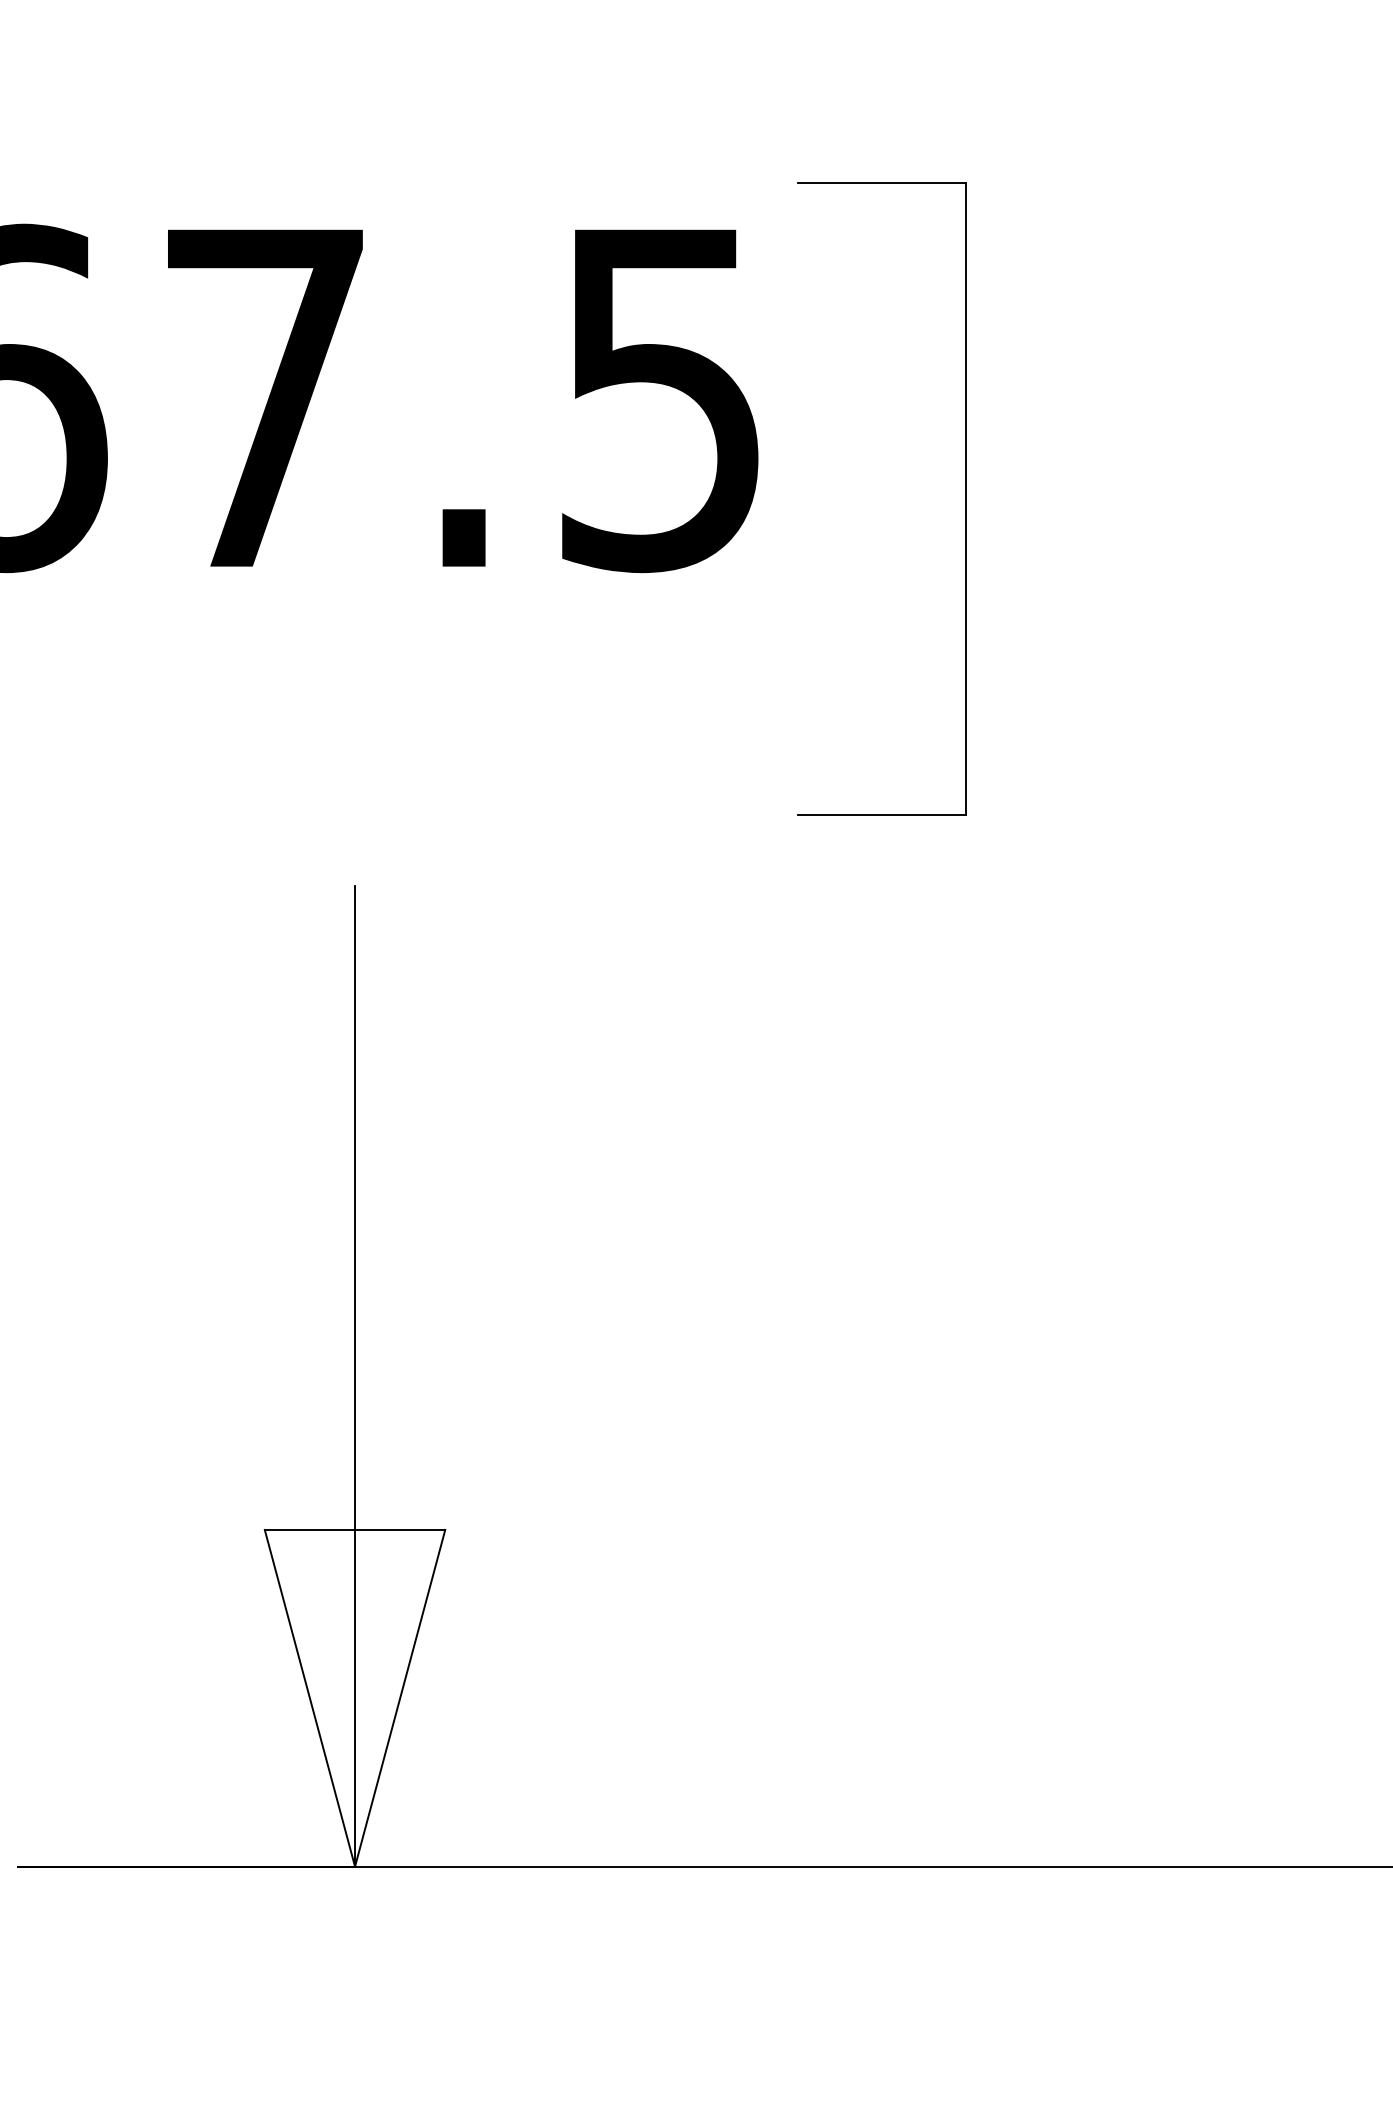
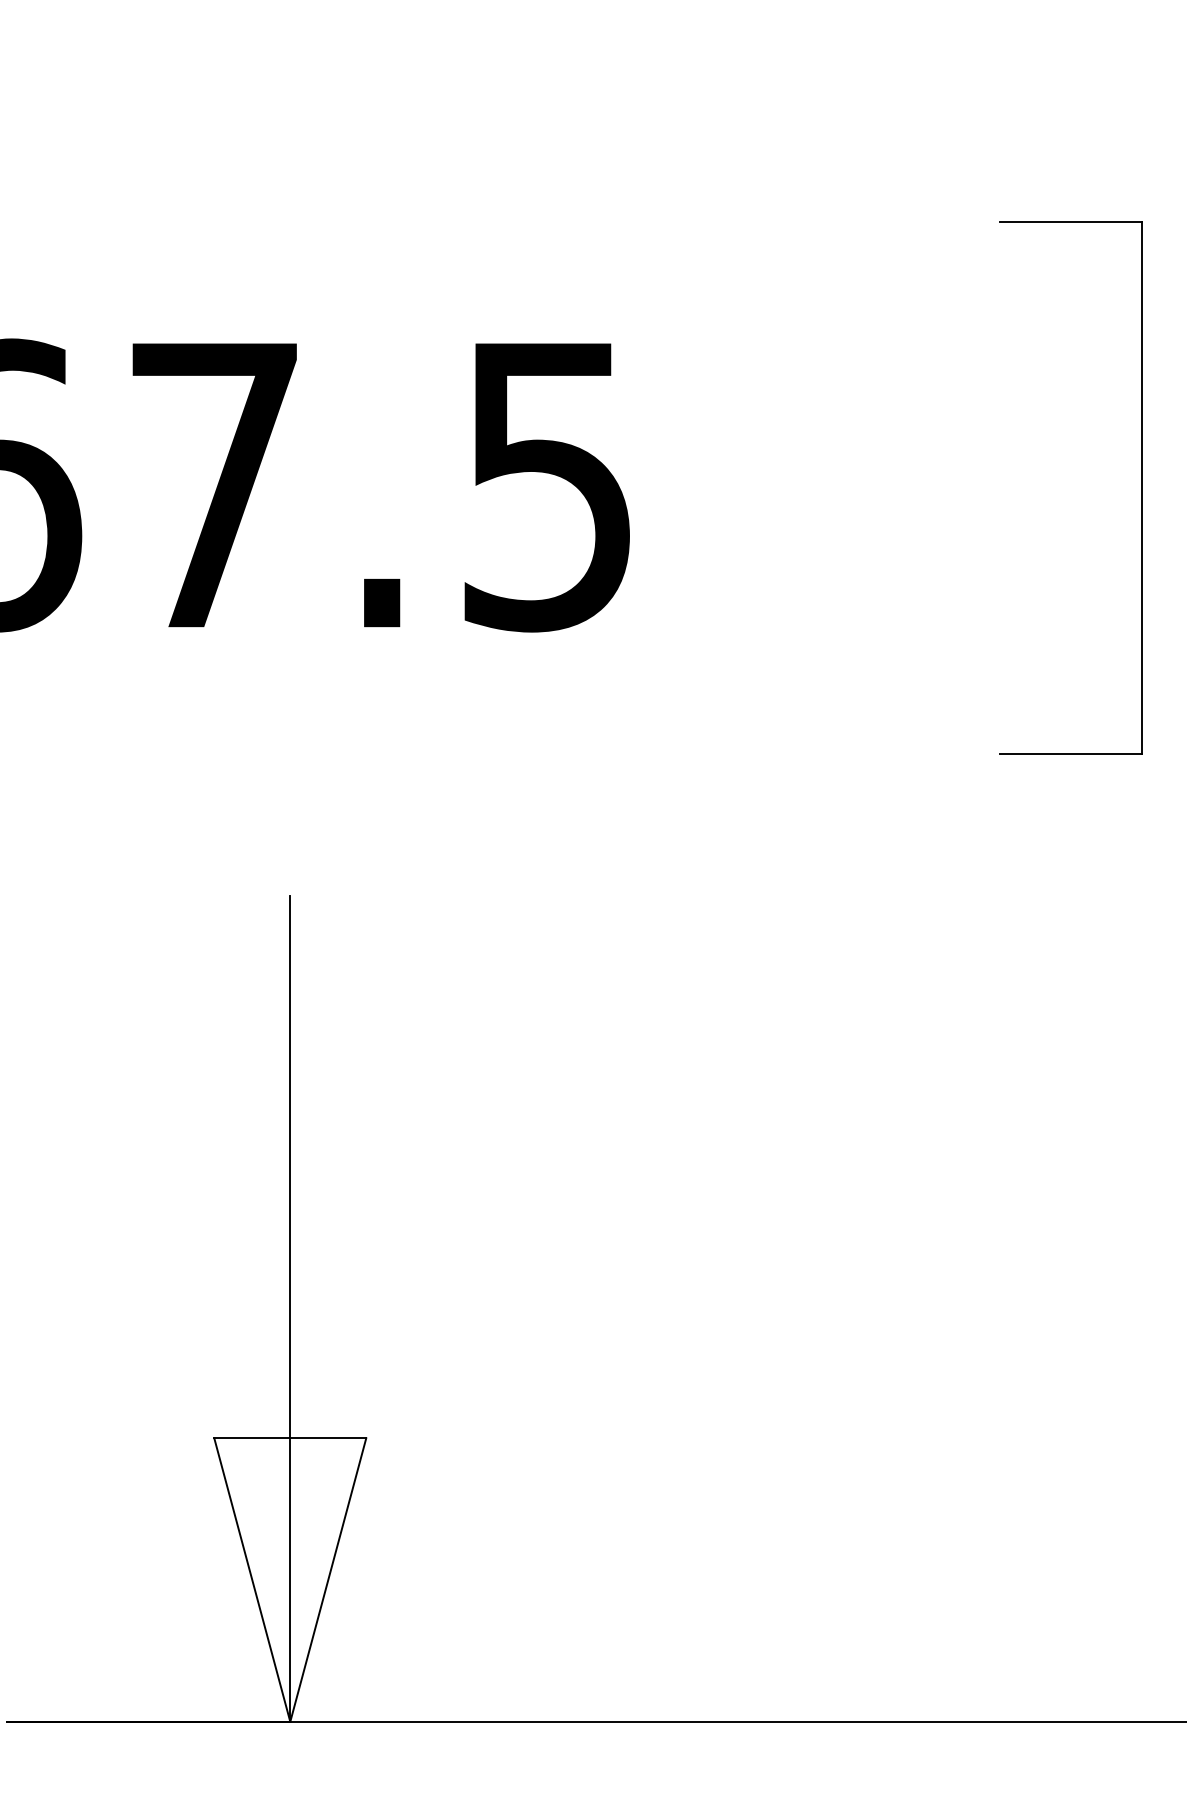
part: (965, 498) -> (1141, 487), moved

